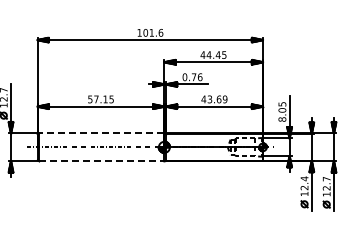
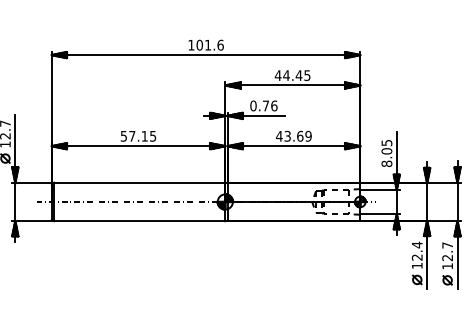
line: (101, 133) -> (139, 182), dashed -> solid
line: (102, 161) -> (140, 221), dashed -> solid

